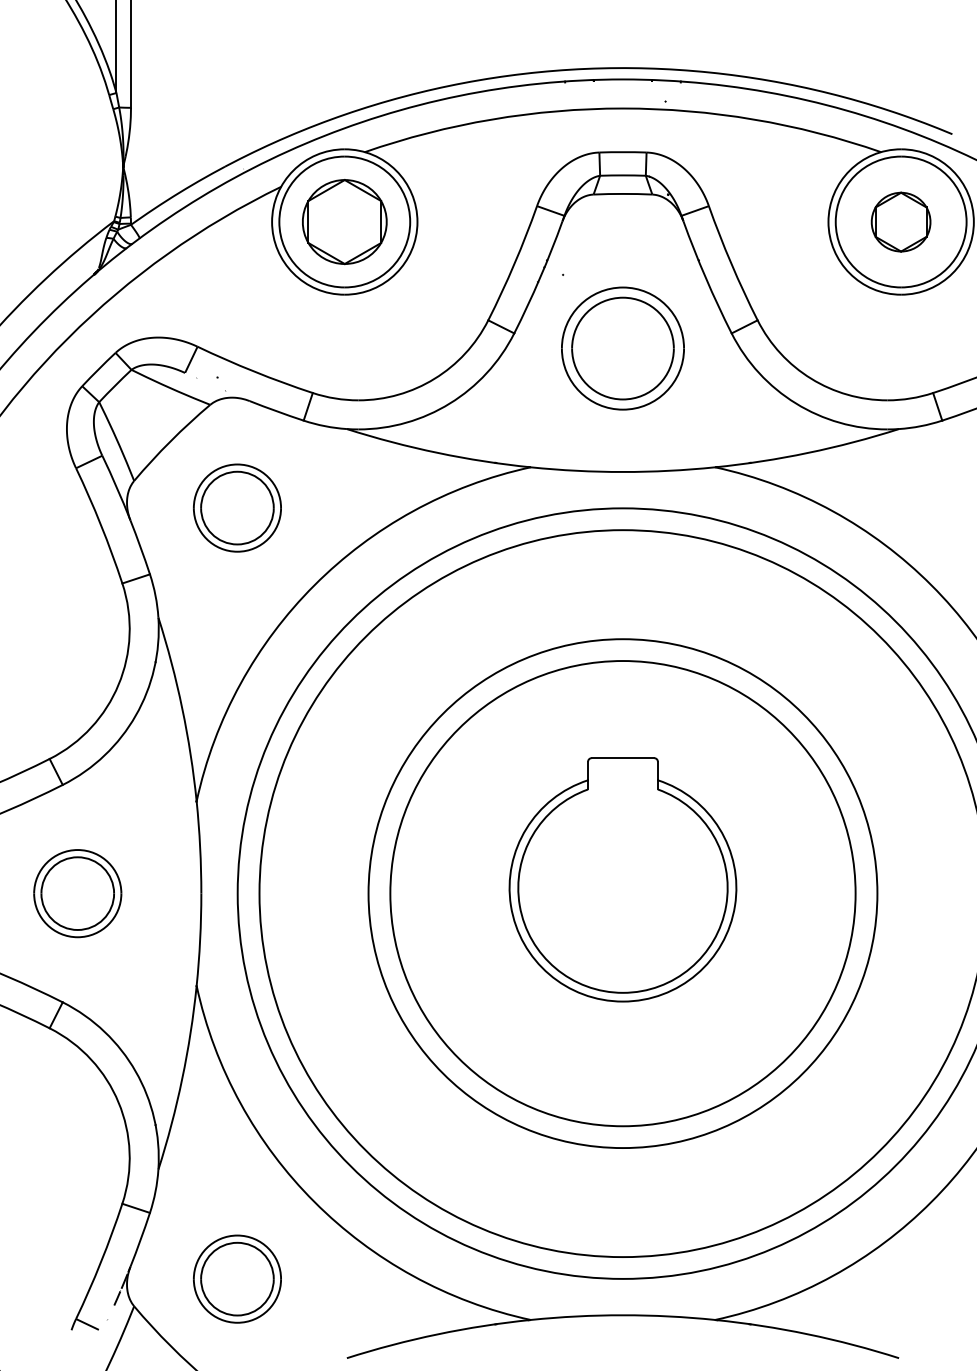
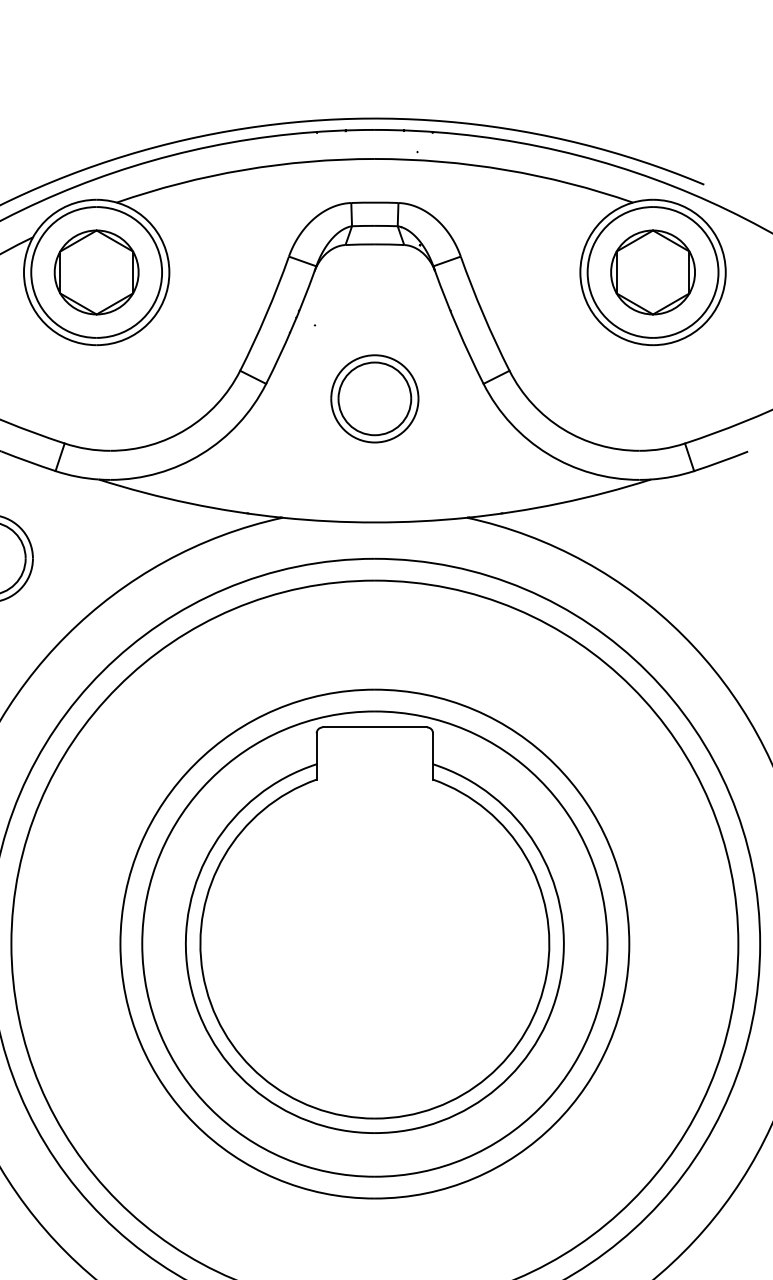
part: (900, 222) -> (652, 272), size x1.43
part: (622, 347) -> (374, 397), size x0.71
part: (622, 879) -> (374, 929), size x1.67

